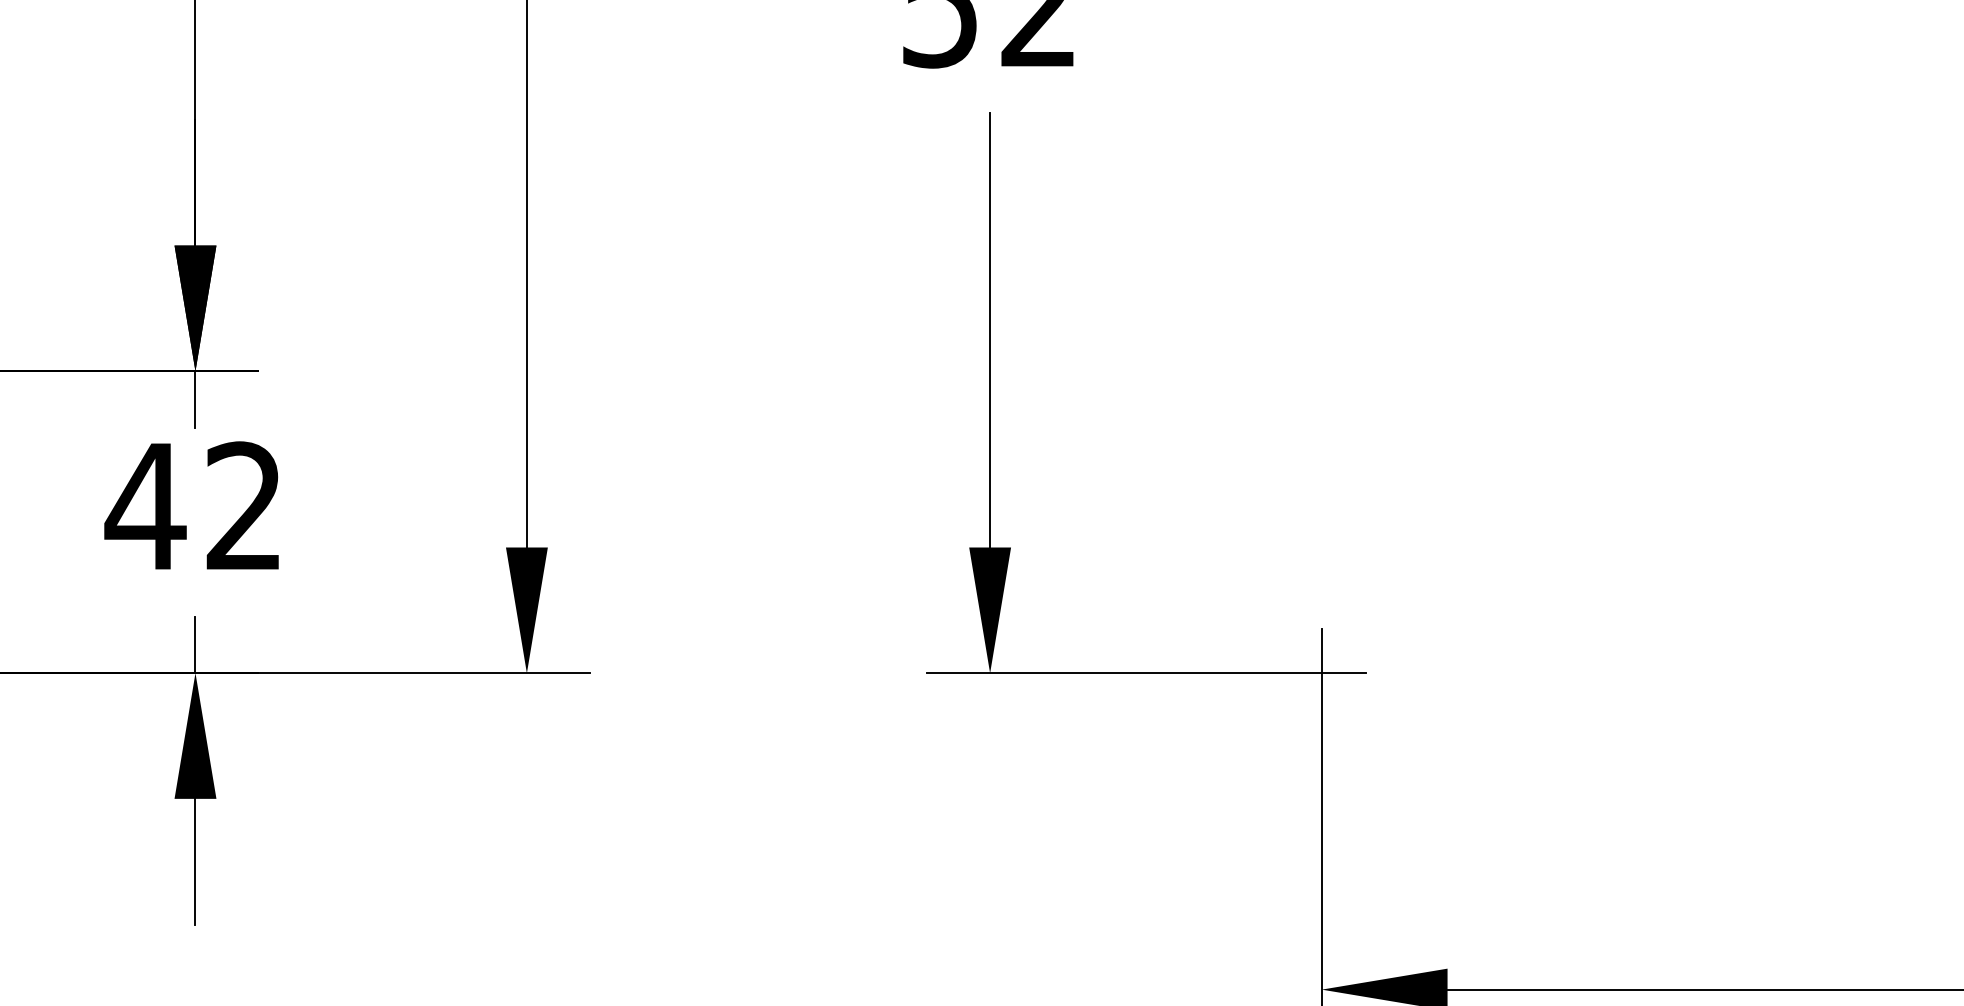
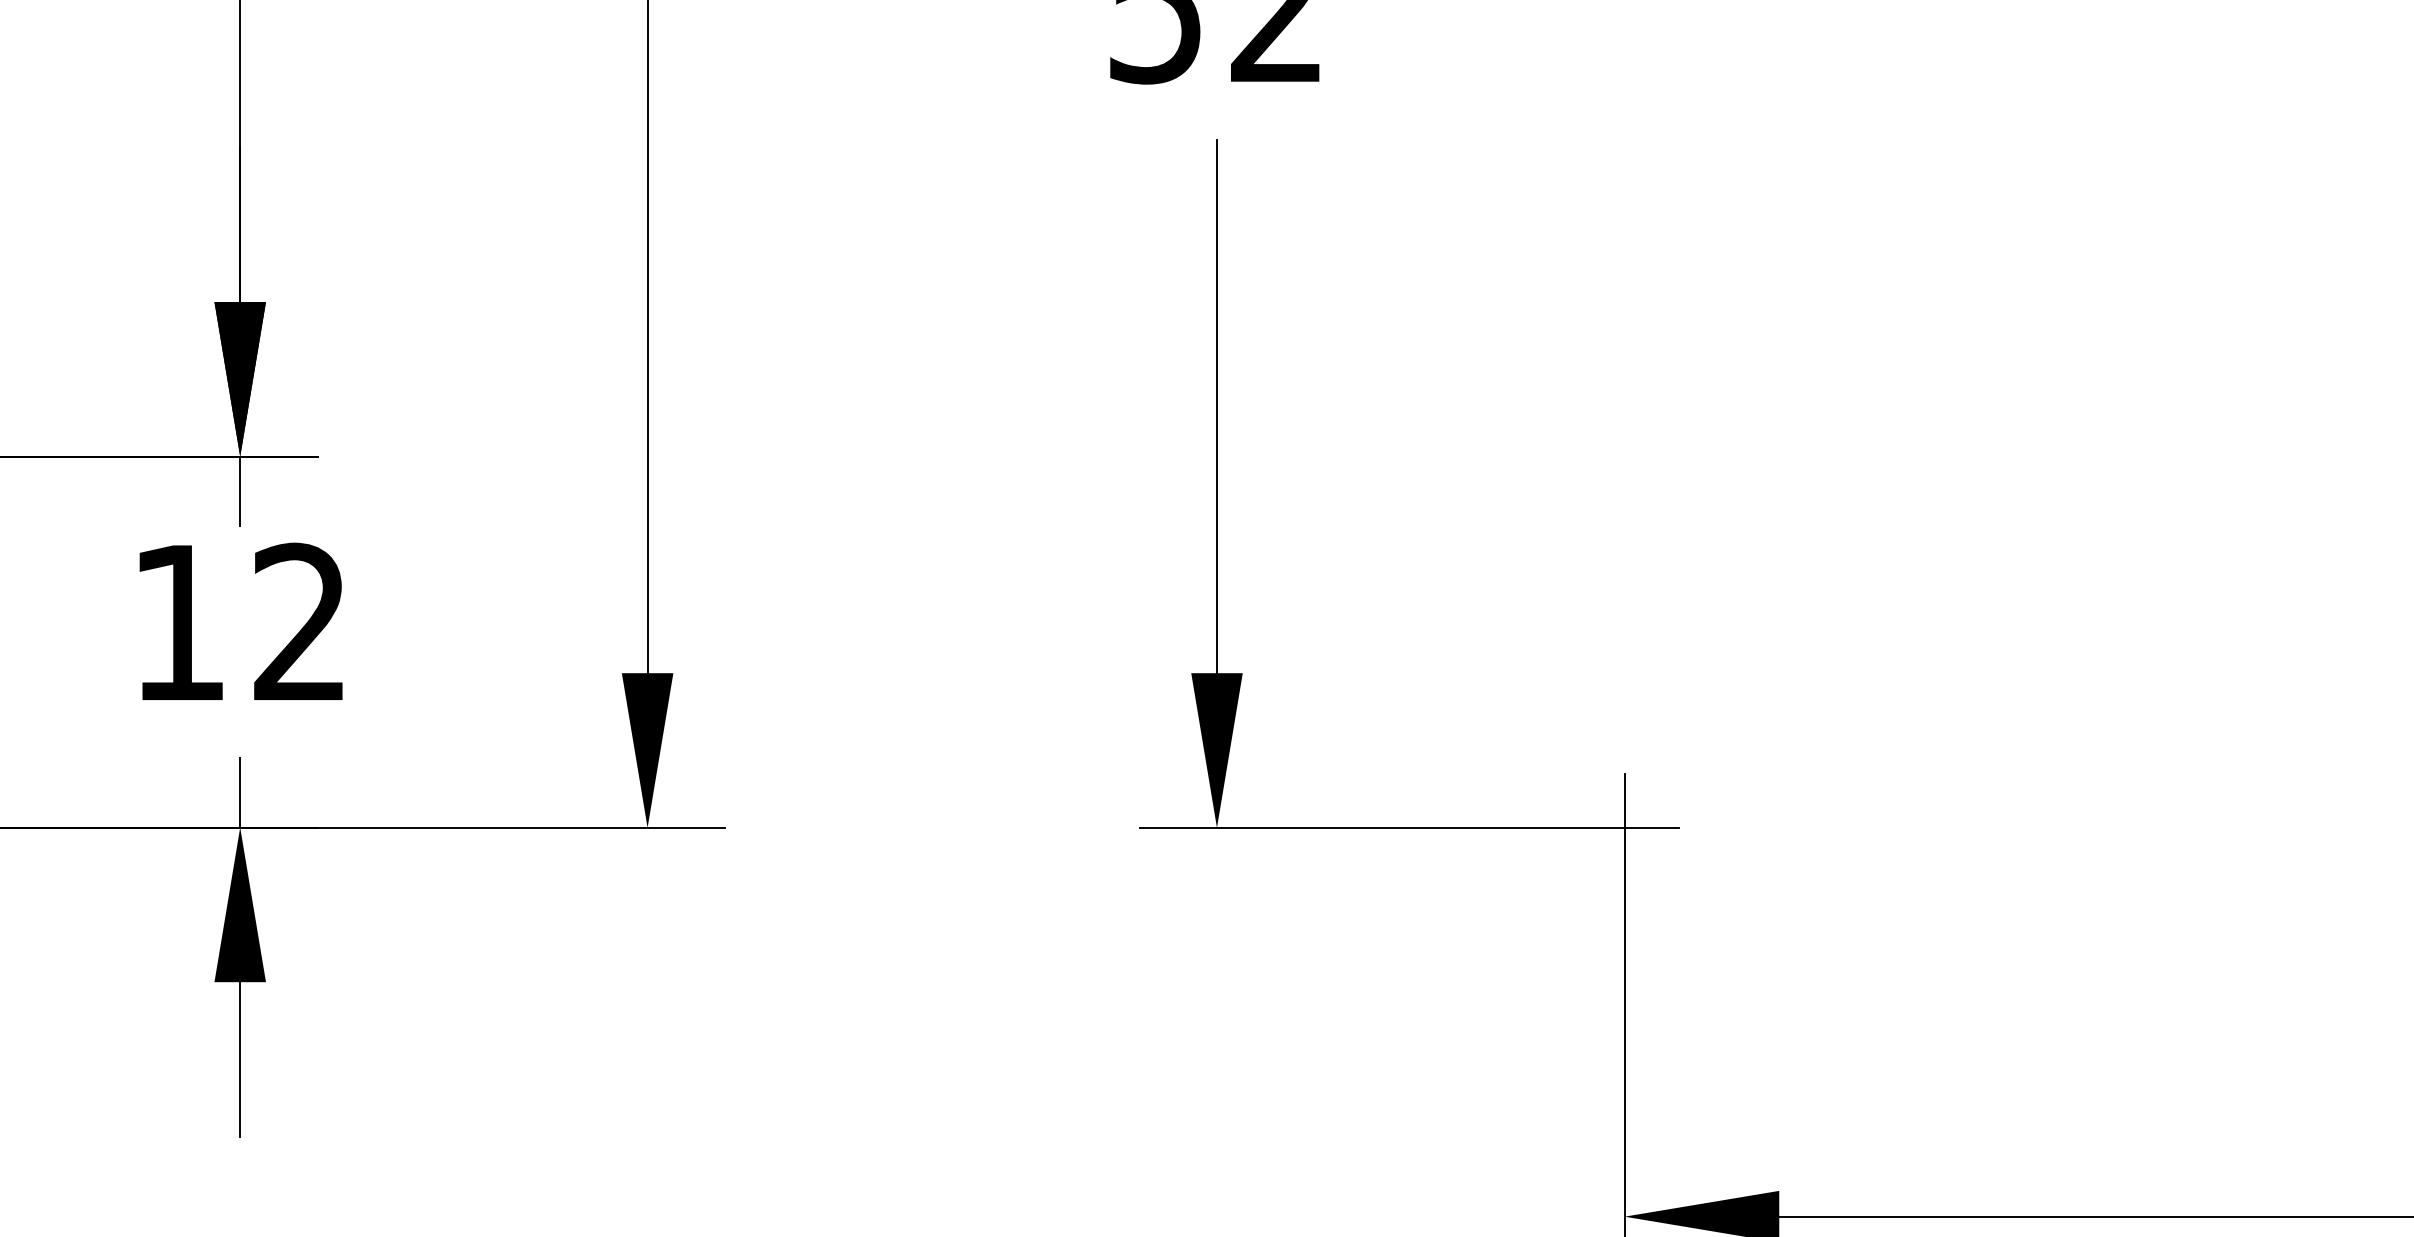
text: (145, 506) -> (178, 622), 42 -> 12

